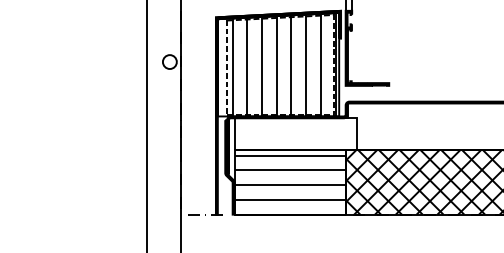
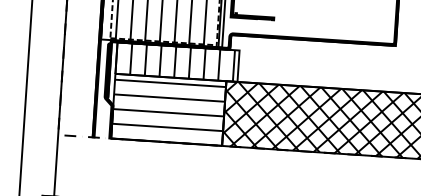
hatch: (293, 133) -> (175, 61), added

